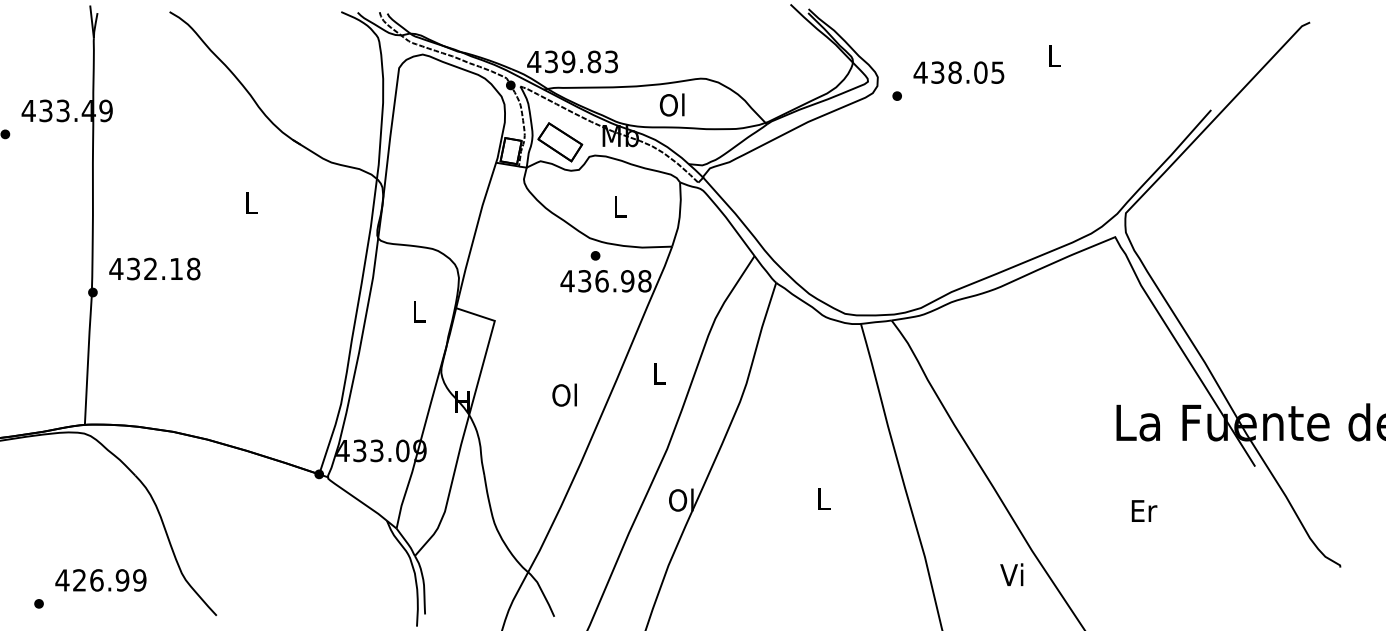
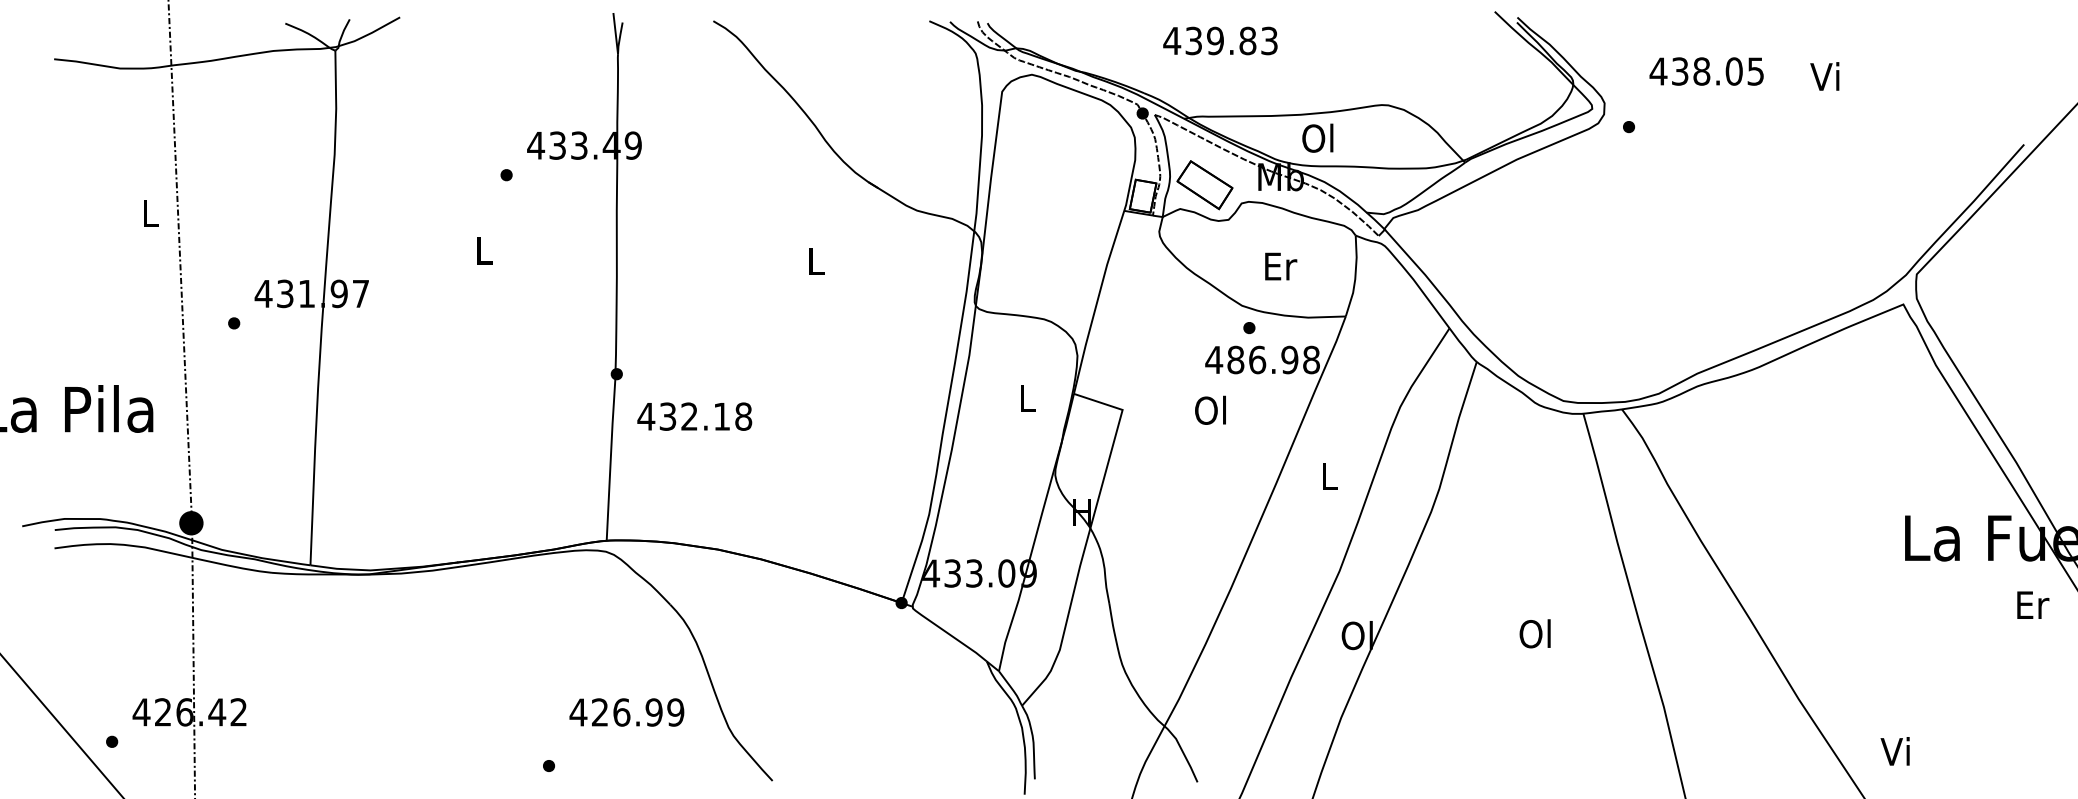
text: (1052, 55) -> (1824, 76), L -> Vi
text: (572, 61) -> (1220, 40), moved
text: (958, 72) -> (1706, 71), moved
text: (671, 104) -> (1317, 137), moved
text: (621, 206) -> (1281, 266), L -> Er
text: (154, 268) -> (694, 416), moved
text: (584, 280) -> (1235, 359), 436.98 -> 486.98
text: (564, 394) -> (1210, 409), moved
text: (822, 498) -> (1534, 633), L -> Ol
text: (1144, 510) -> (2033, 604), moved
text: (1011, 574) -> (1894, 751), moved
text: (100, 580) -> (626, 712), moved

